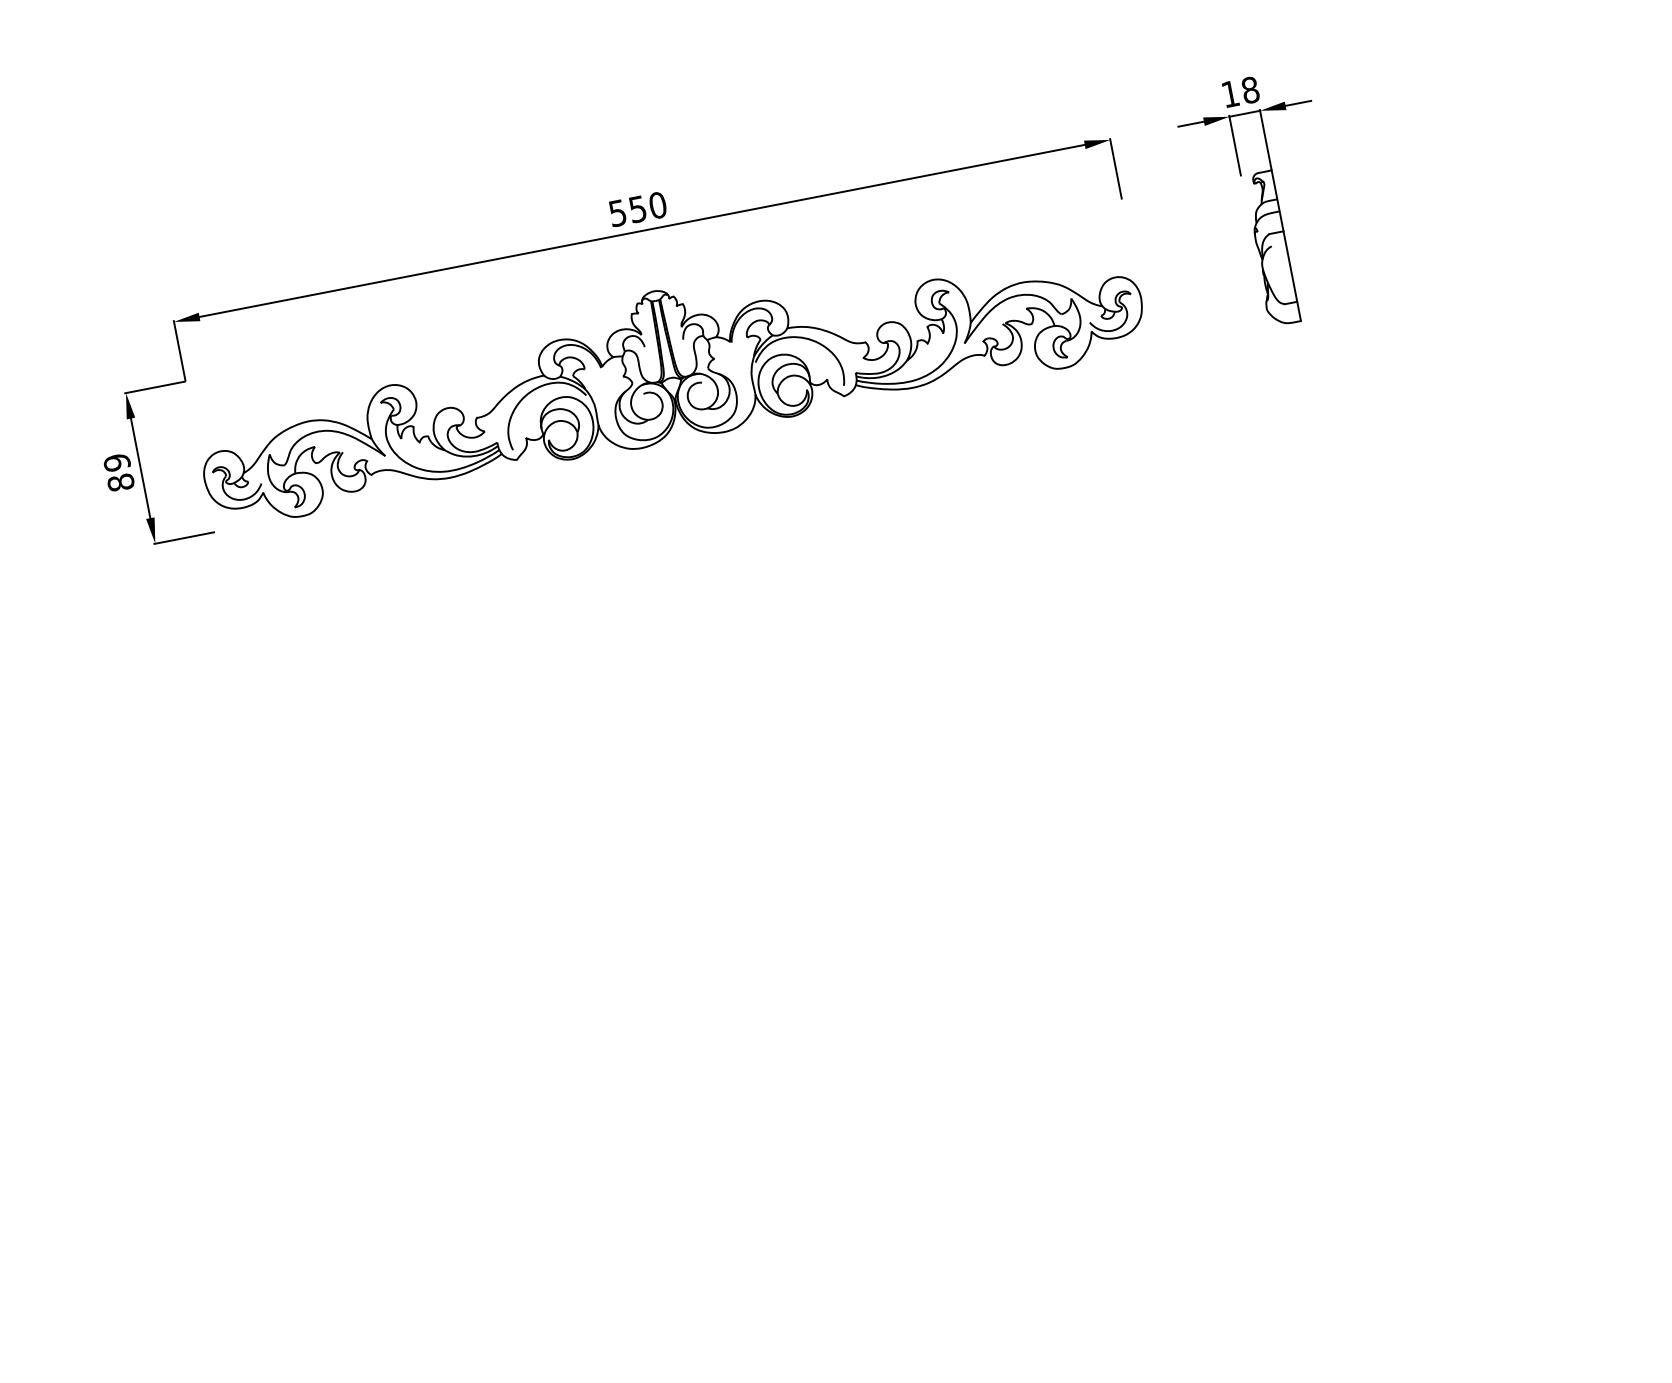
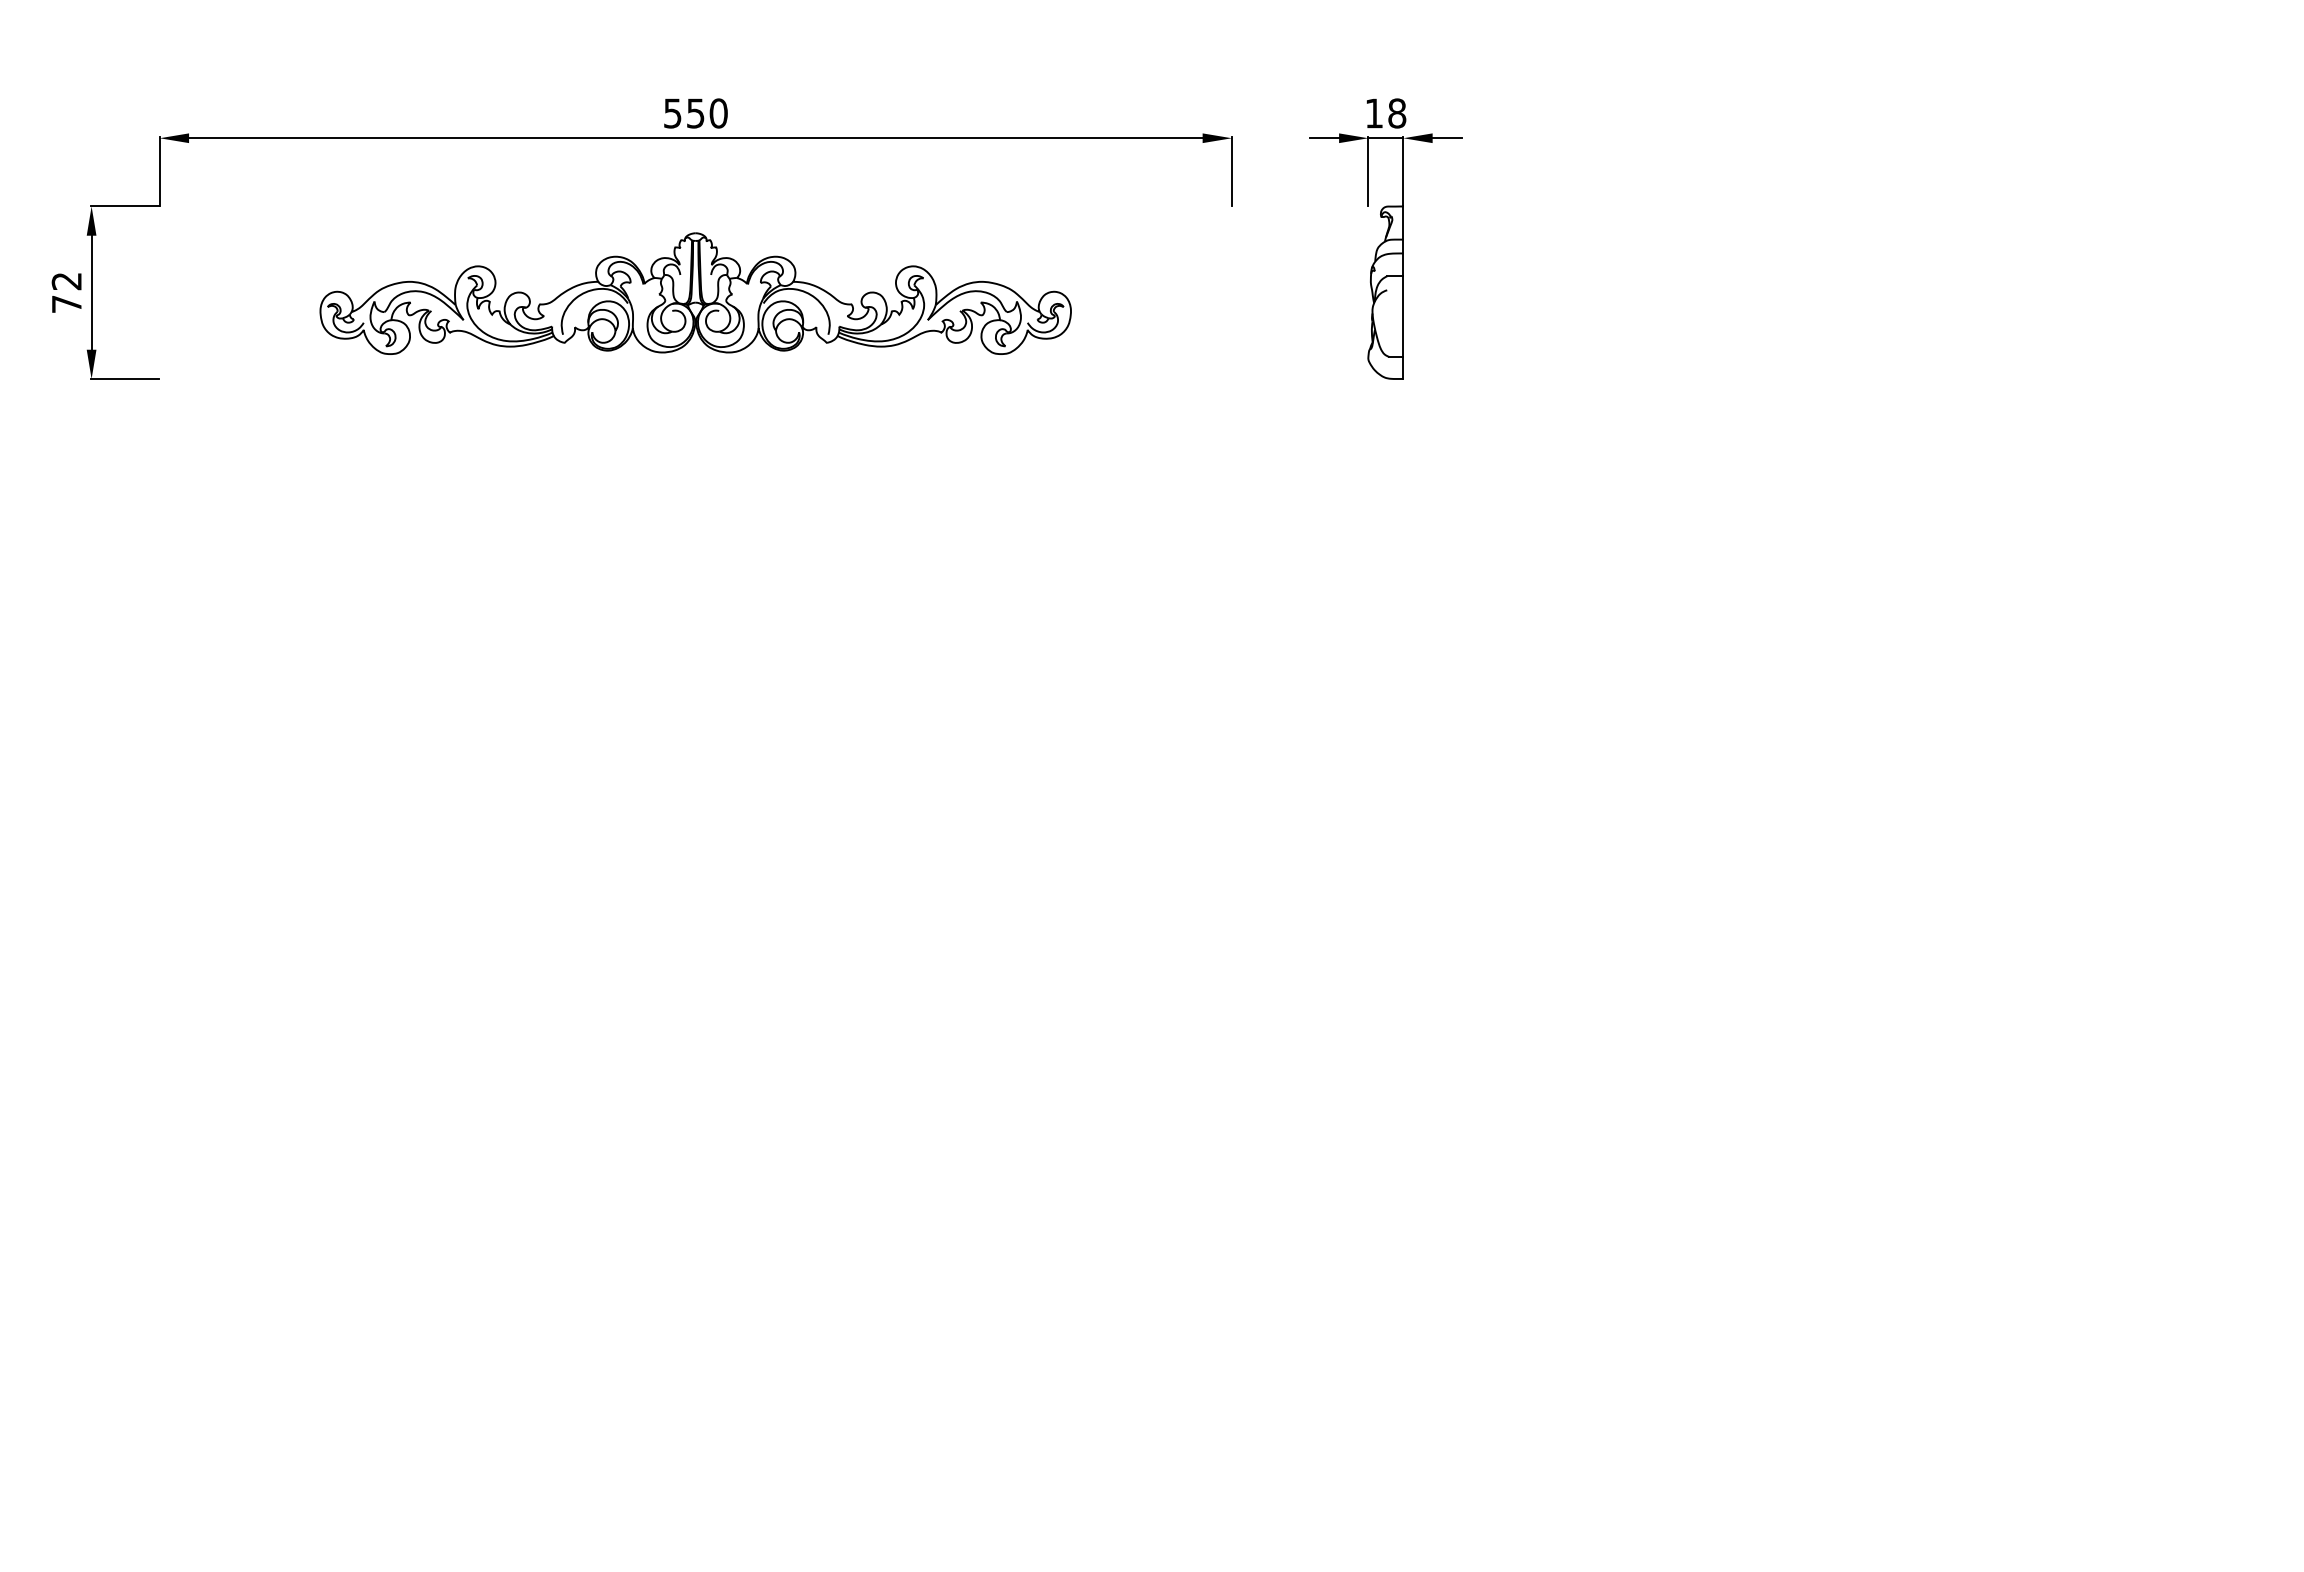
part: (668, 366) -> (695, 293), size x0.7
text: (118, 472) -> (66, 292), 89 -> 72

